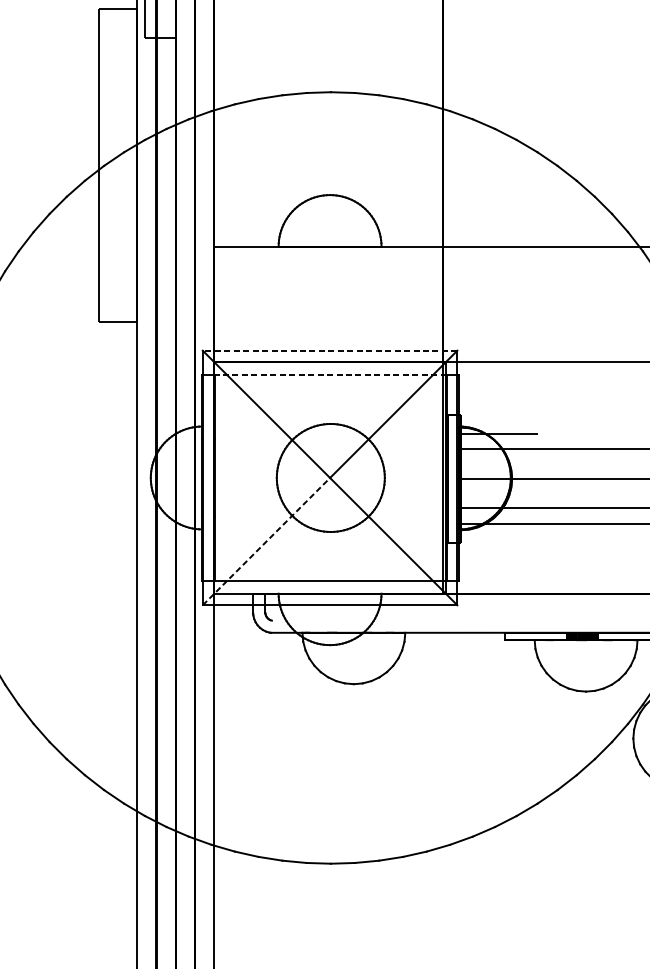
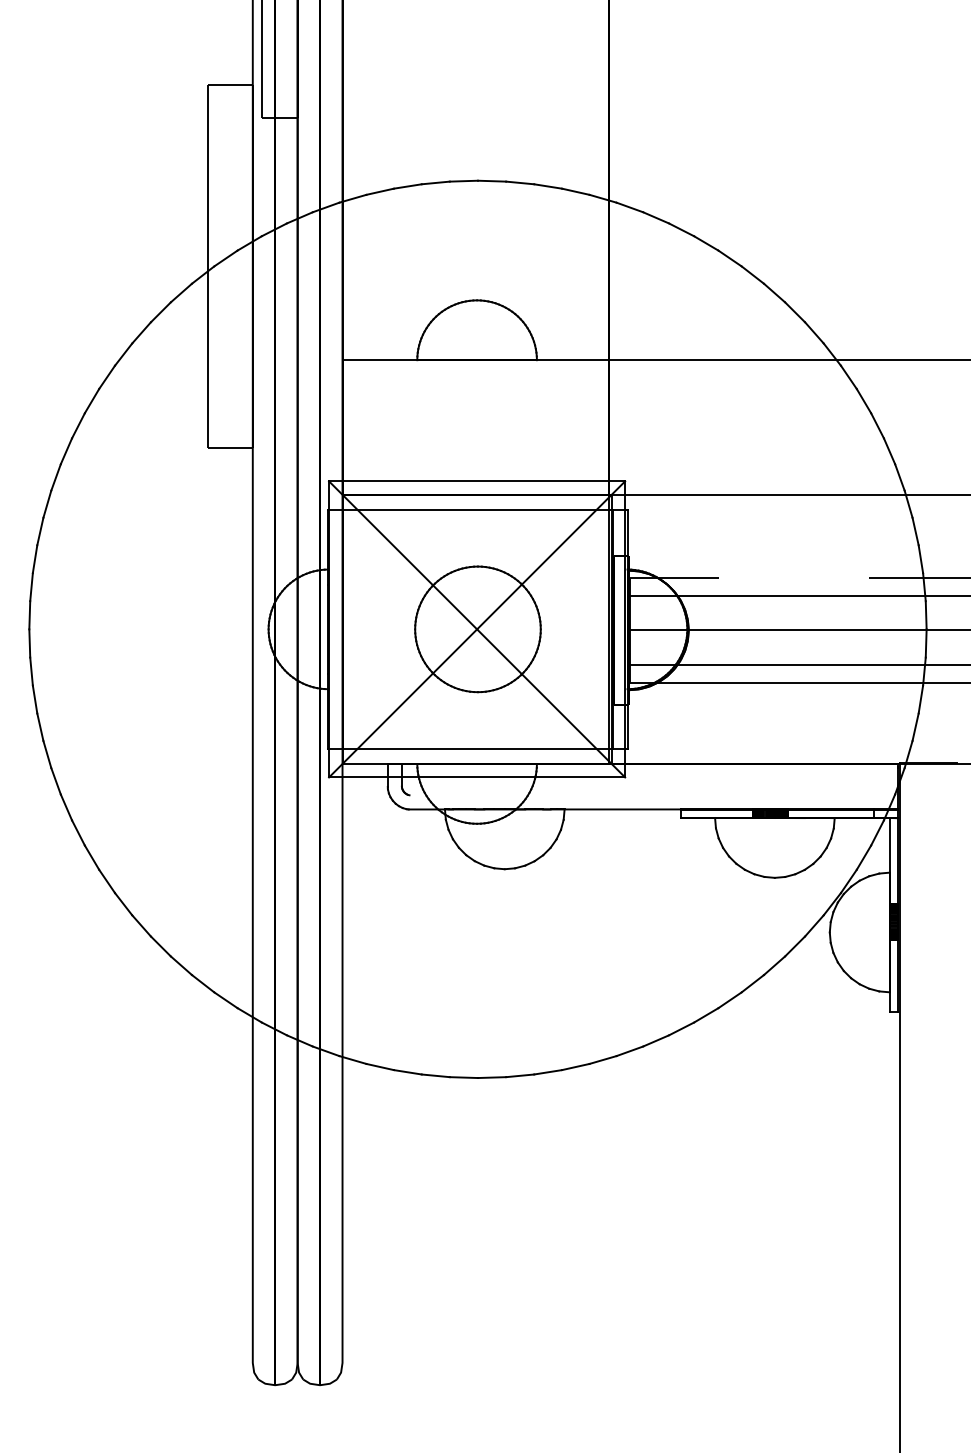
line: (329, 350) -> (476, 481), dashed -> solid
line: (330, 374) -> (477, 509), dashed -> solid
line: (266, 541) -> (403, 703), dashed -> solid

